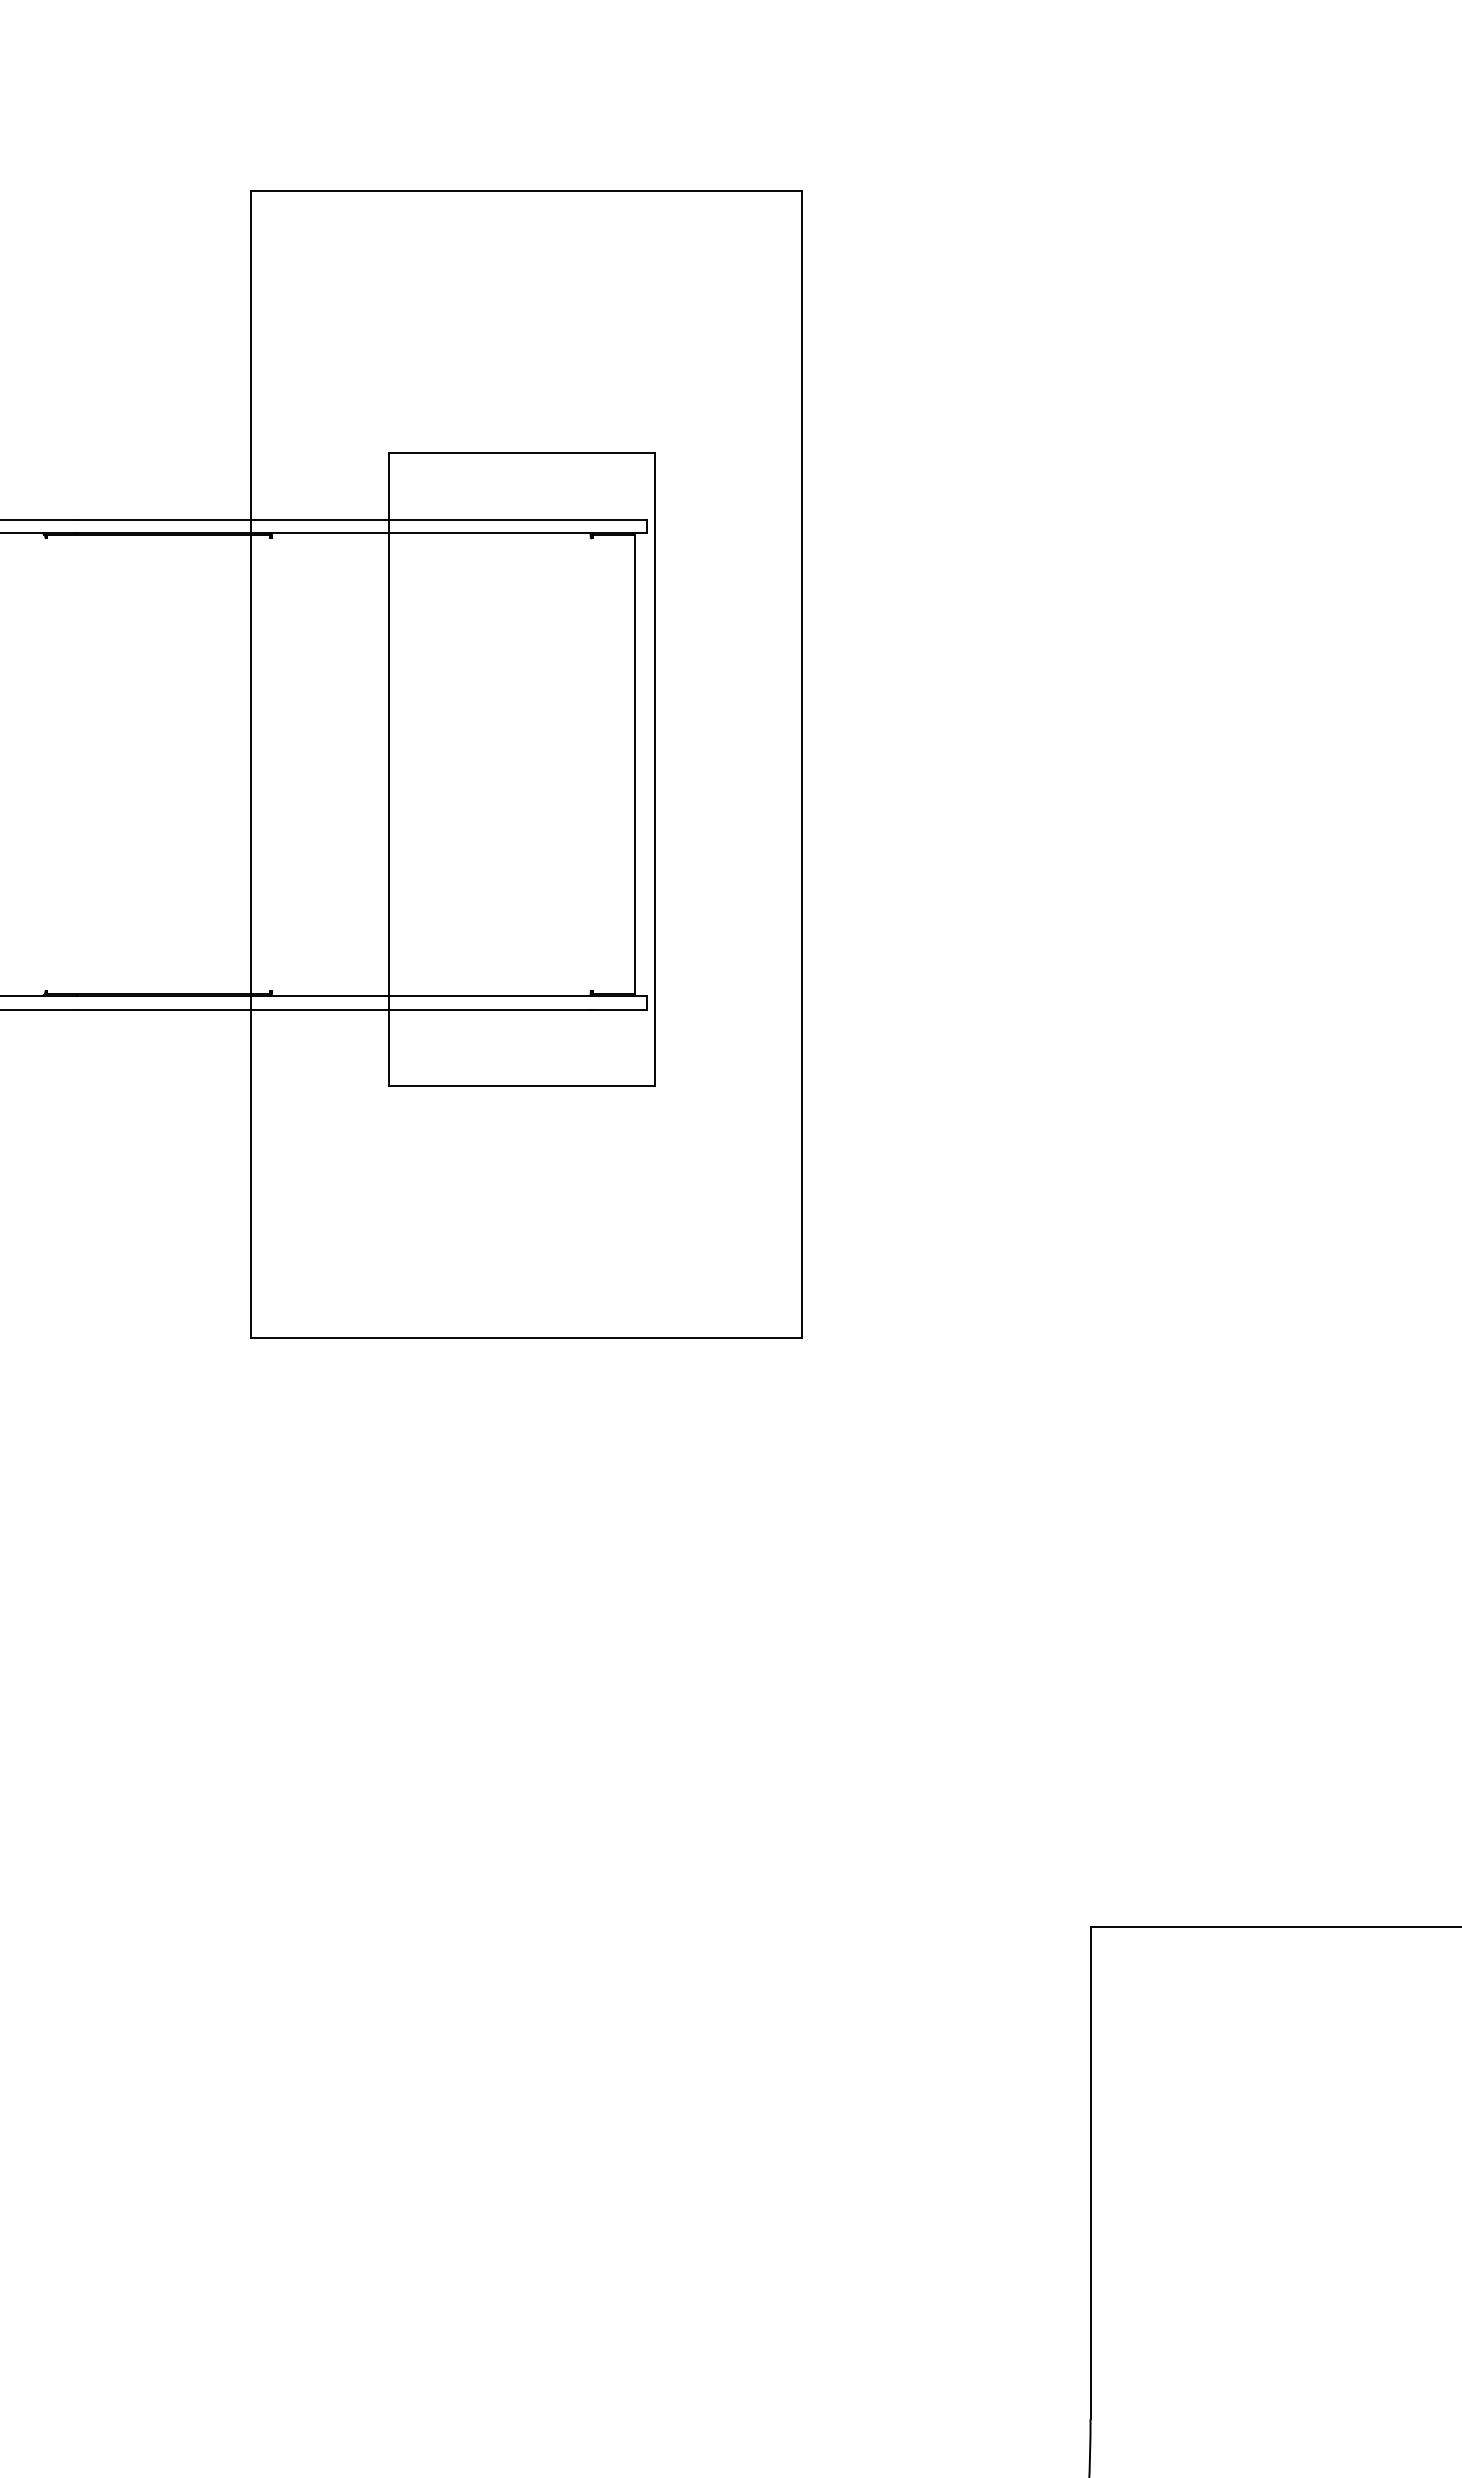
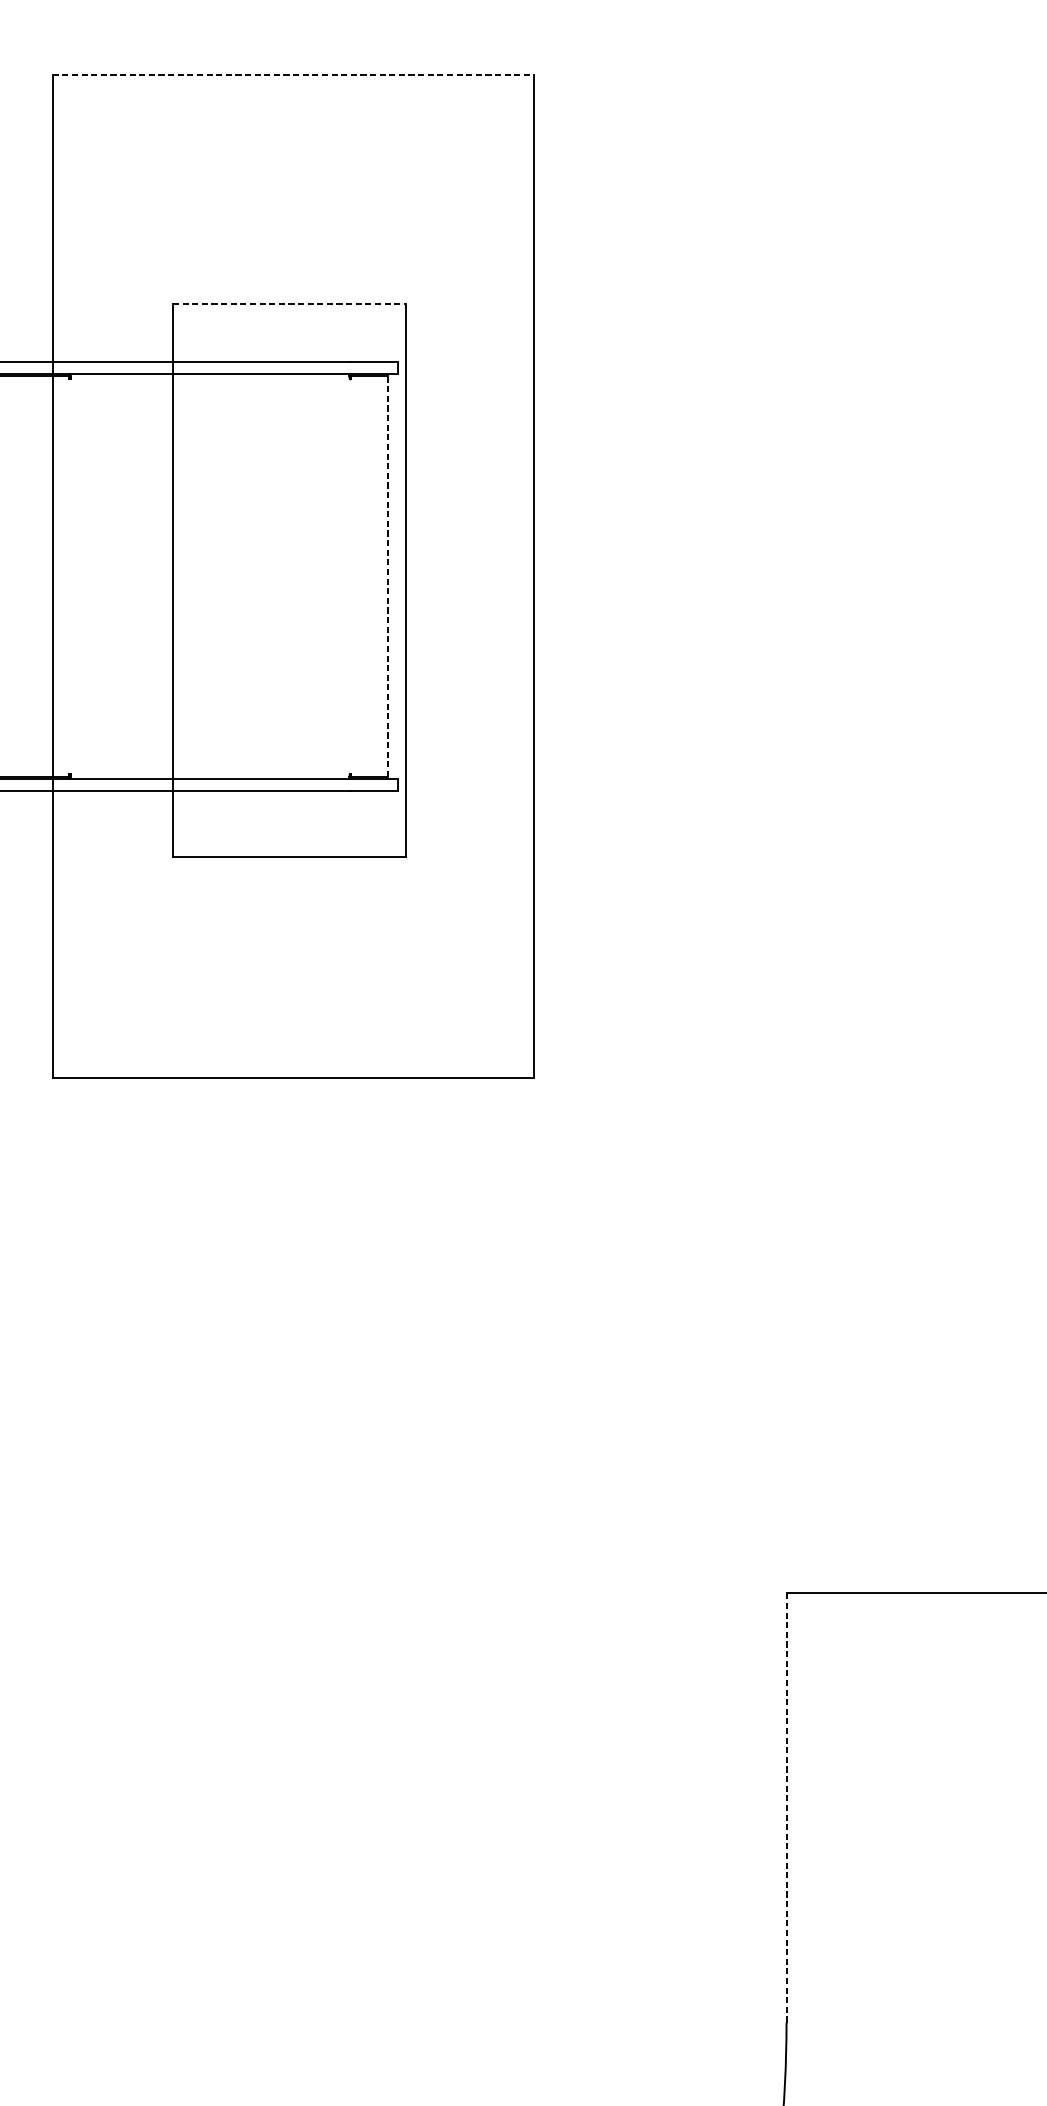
line: (526, 191) -> (293, 75), solid -> dashed
line: (522, 452) -> (289, 303), solid -> dashed
line: (635, 764) -> (388, 576), solid -> dashed
line: (1090, 2172) -> (786, 1807), solid -> dashed

